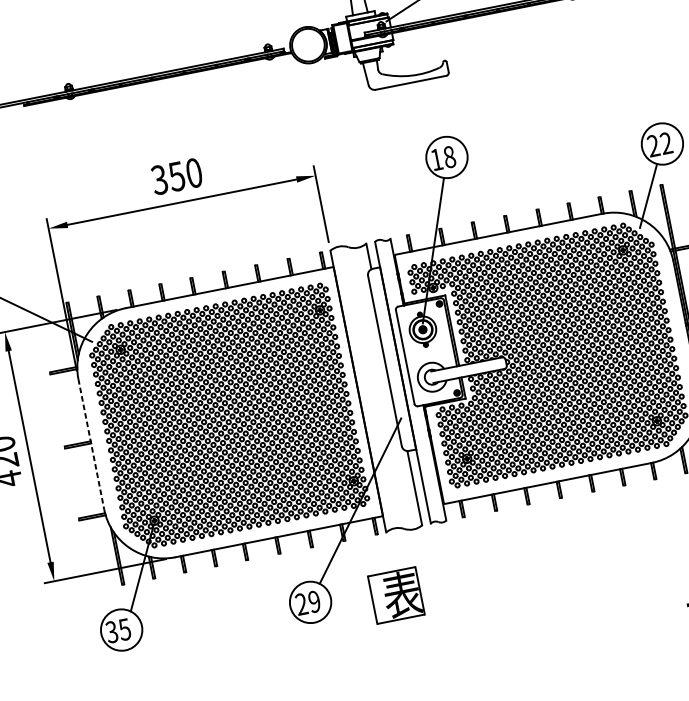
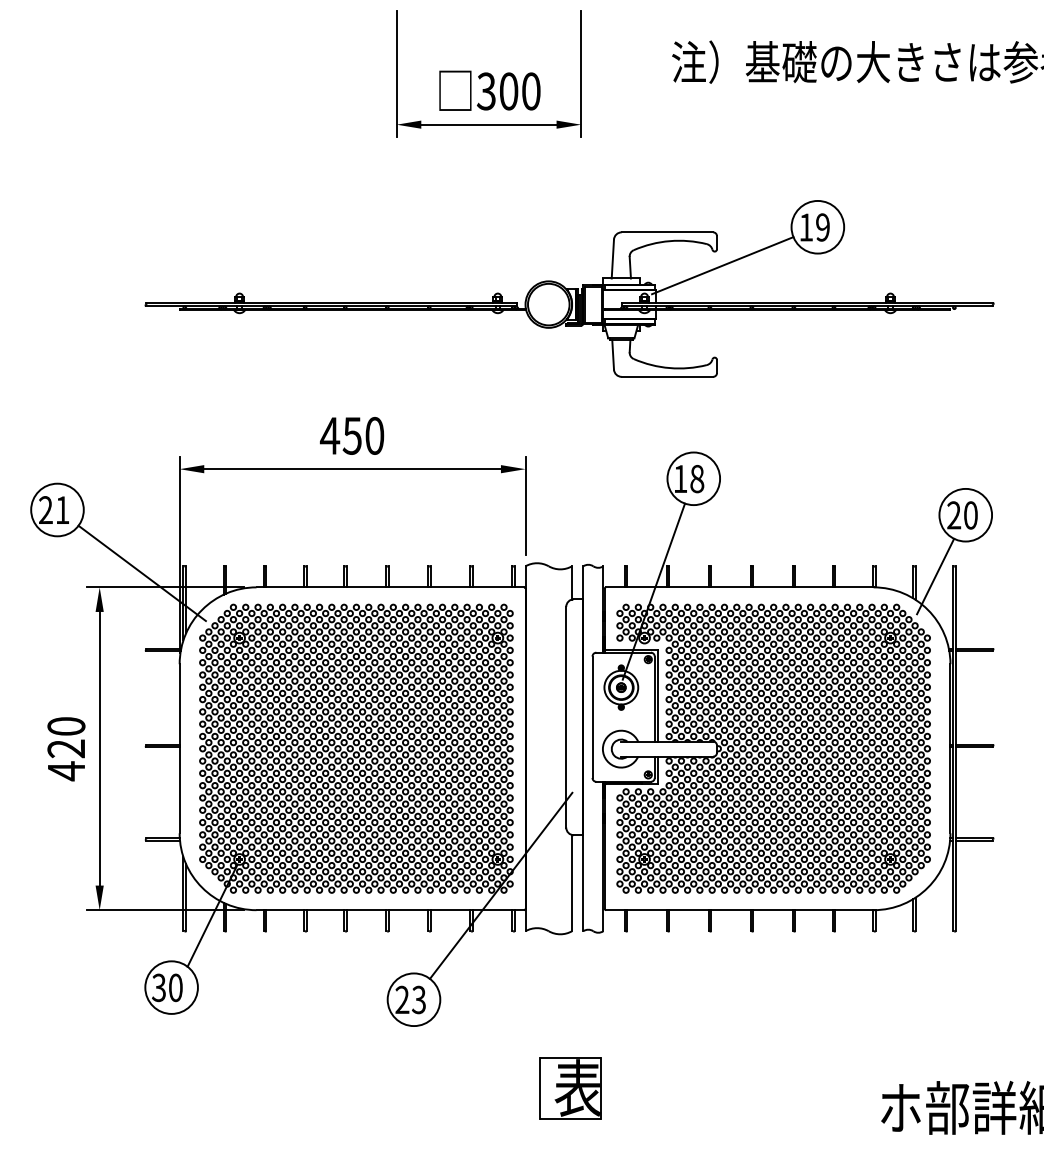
text: (666, 143) -> (970, 515), 22 -> 20
text: (159, 179) -> (329, 435), 350 -> 450
line: (91, 444) -> (179, 748), dashed -> solid
part: (396, 595) -> (570, 1088), moved
text: (314, 602) -> (418, 1000), 29 -> 23
text: (124, 629) -> (175, 987), 35 -> 30

